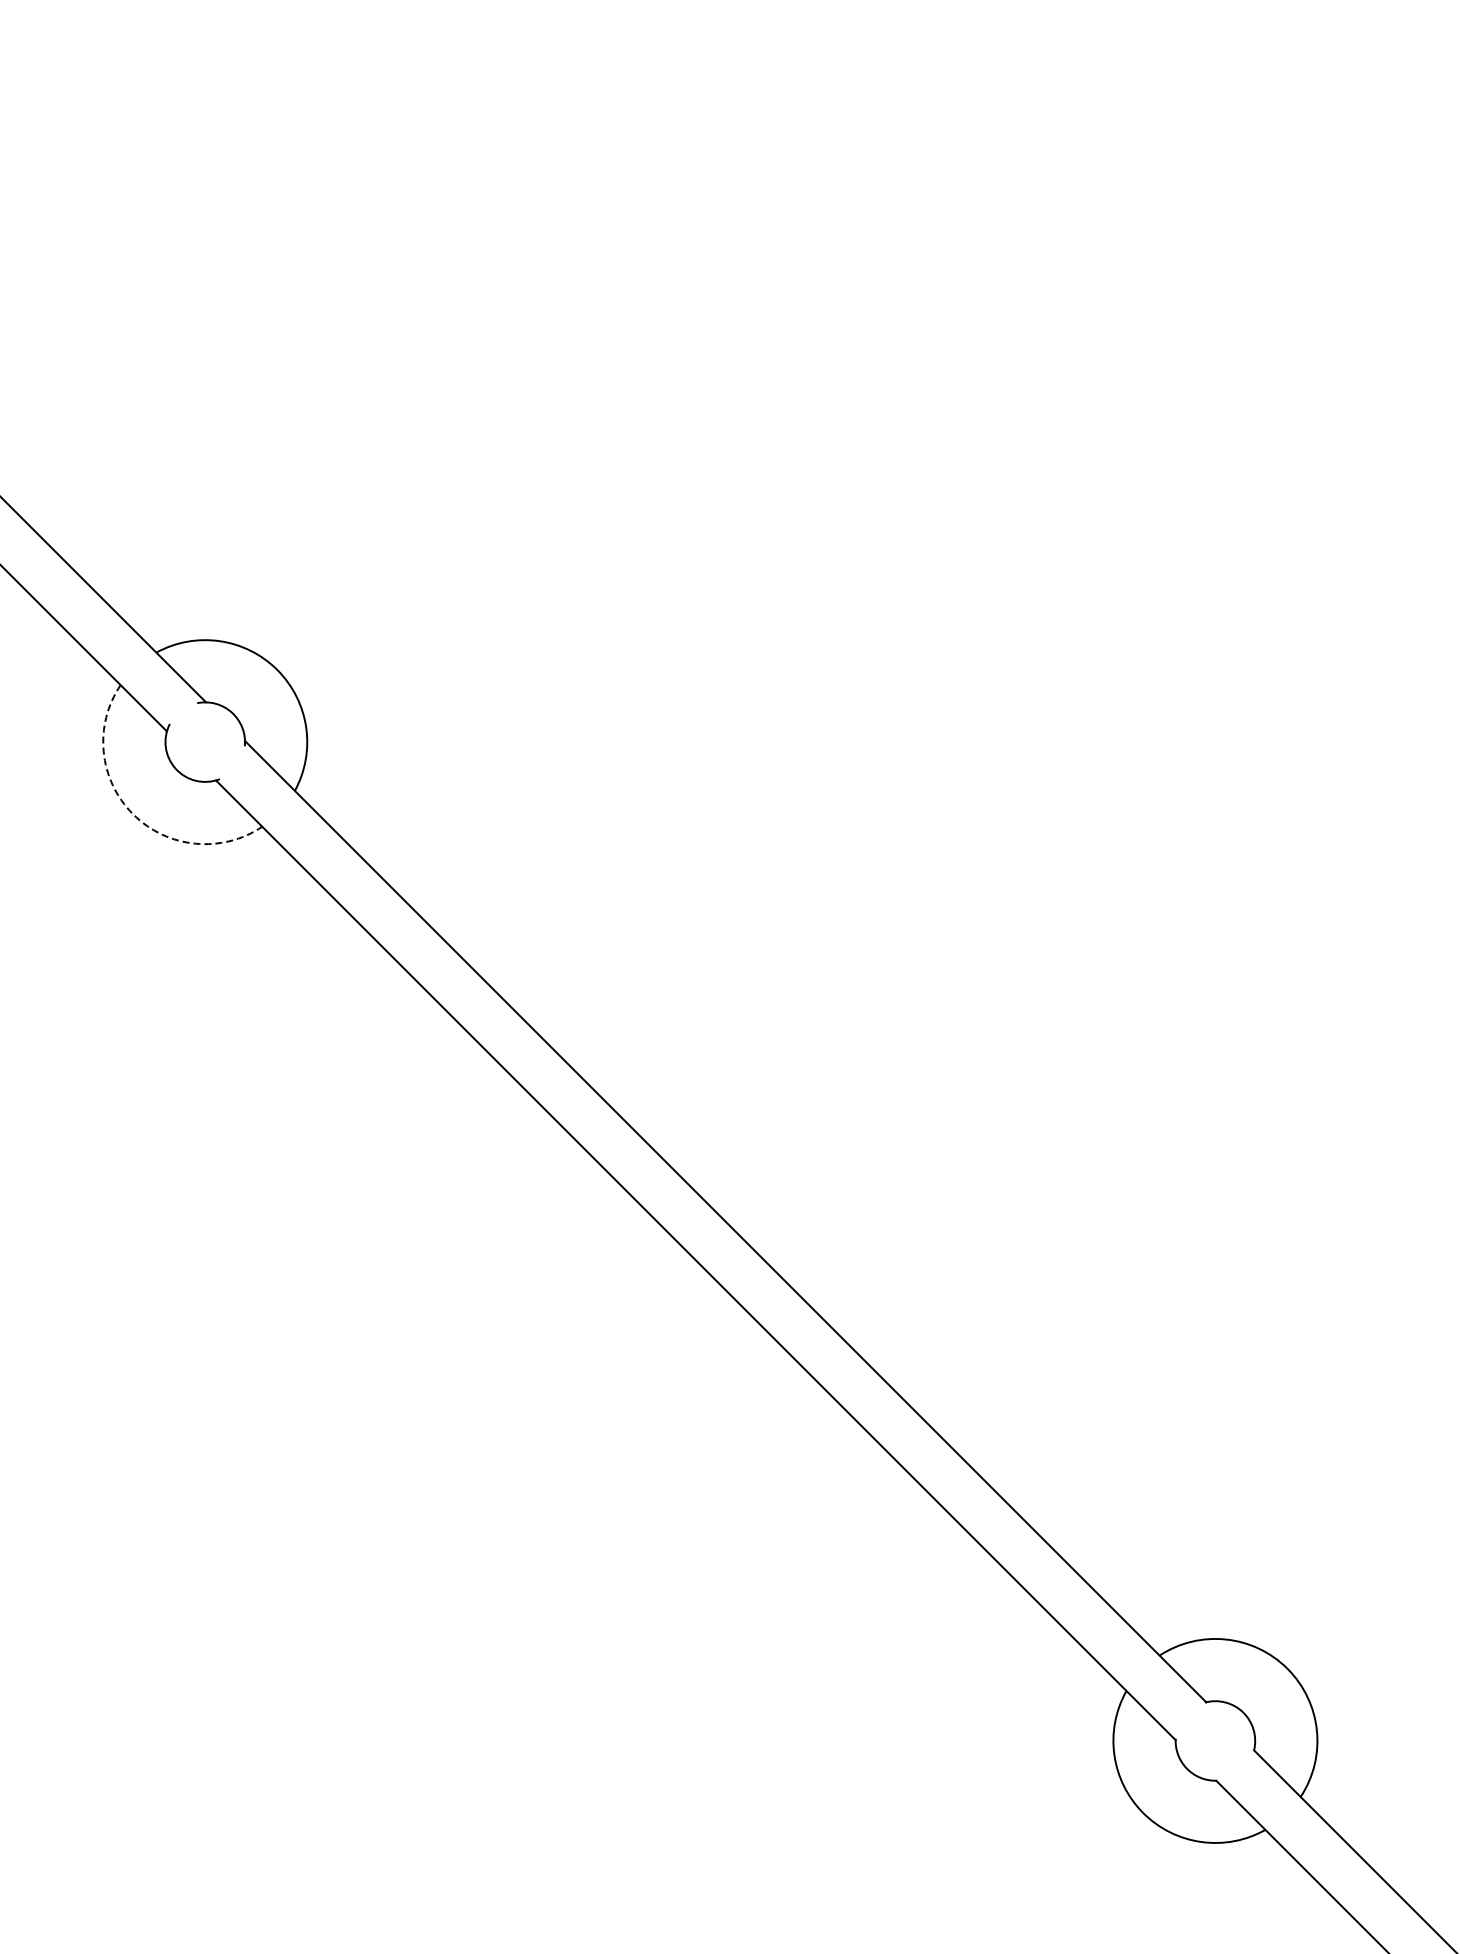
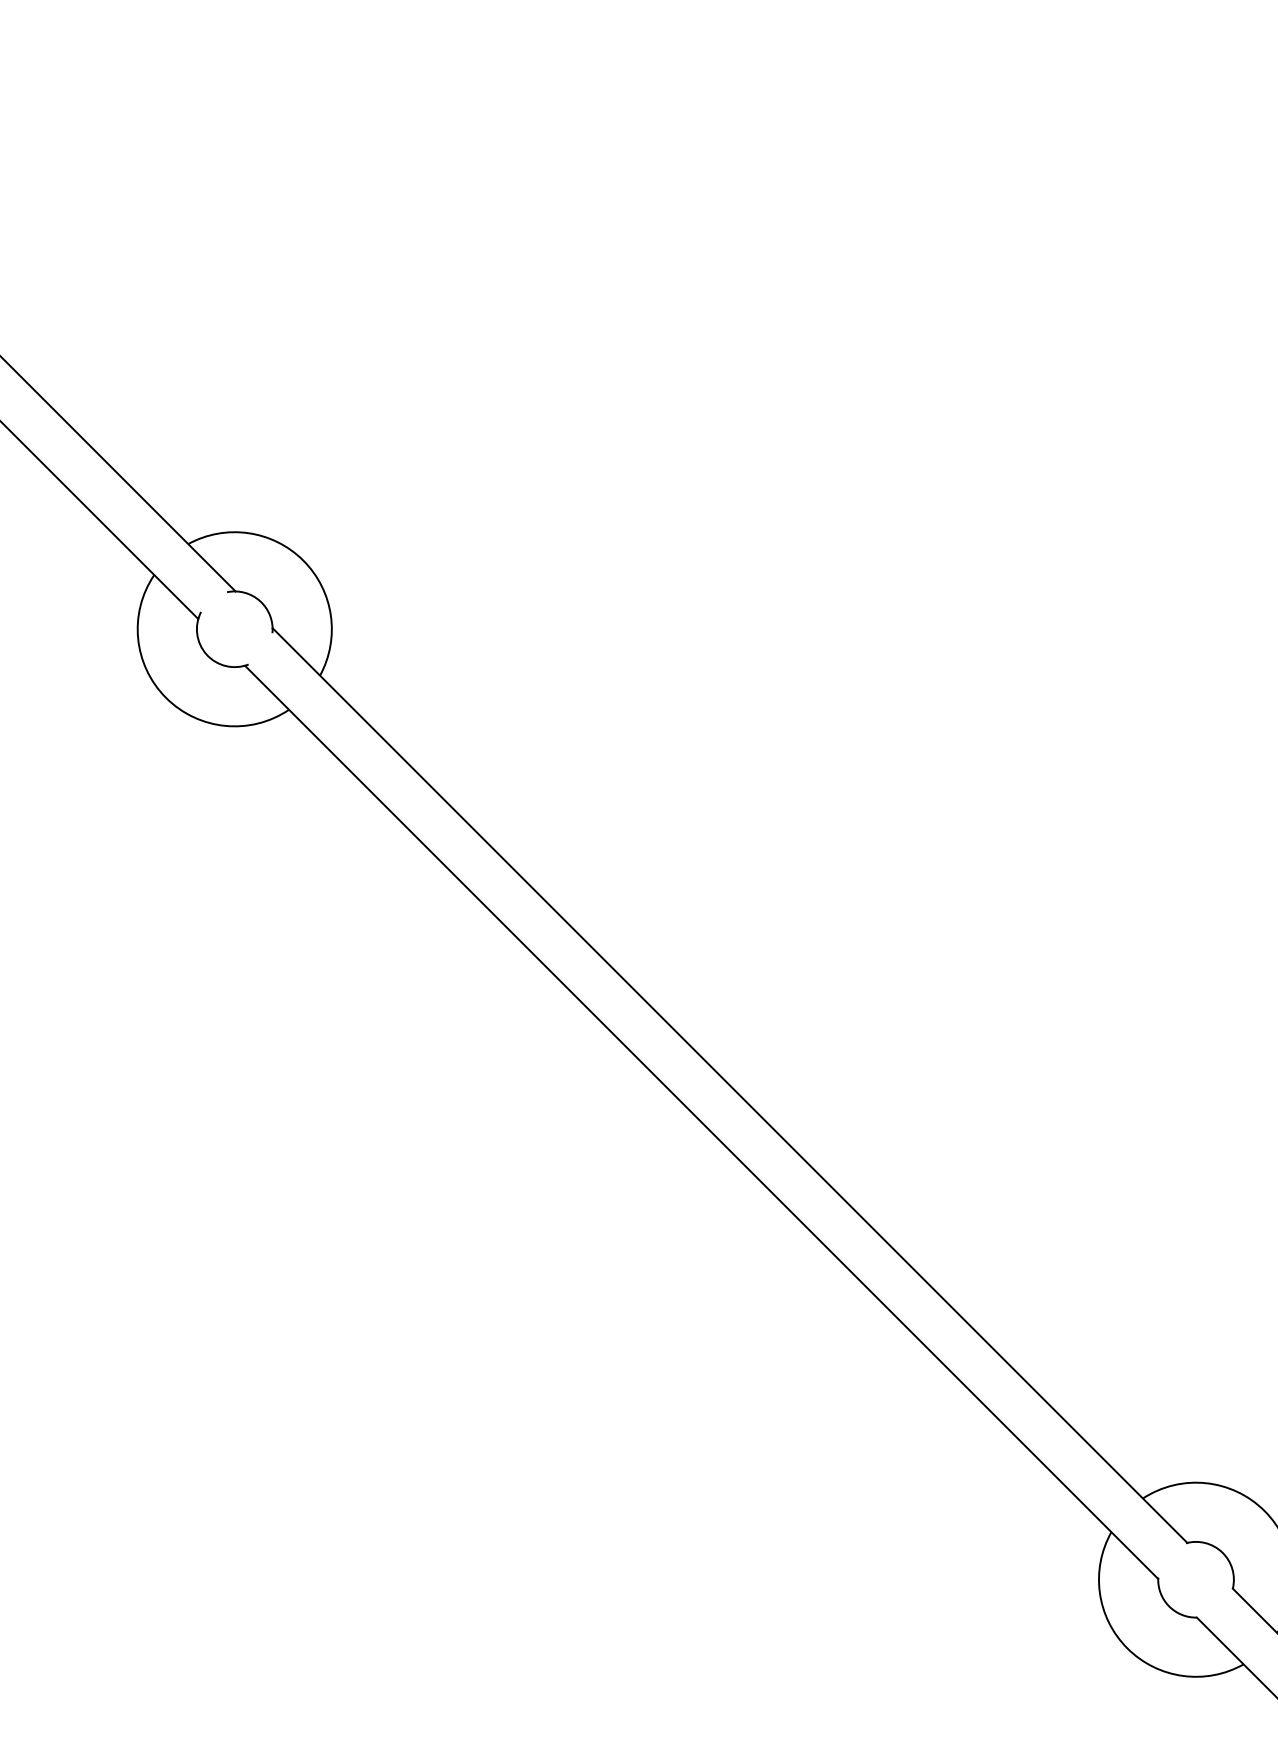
arc: (133, 814) -> (166, 698), dashed -> solid

